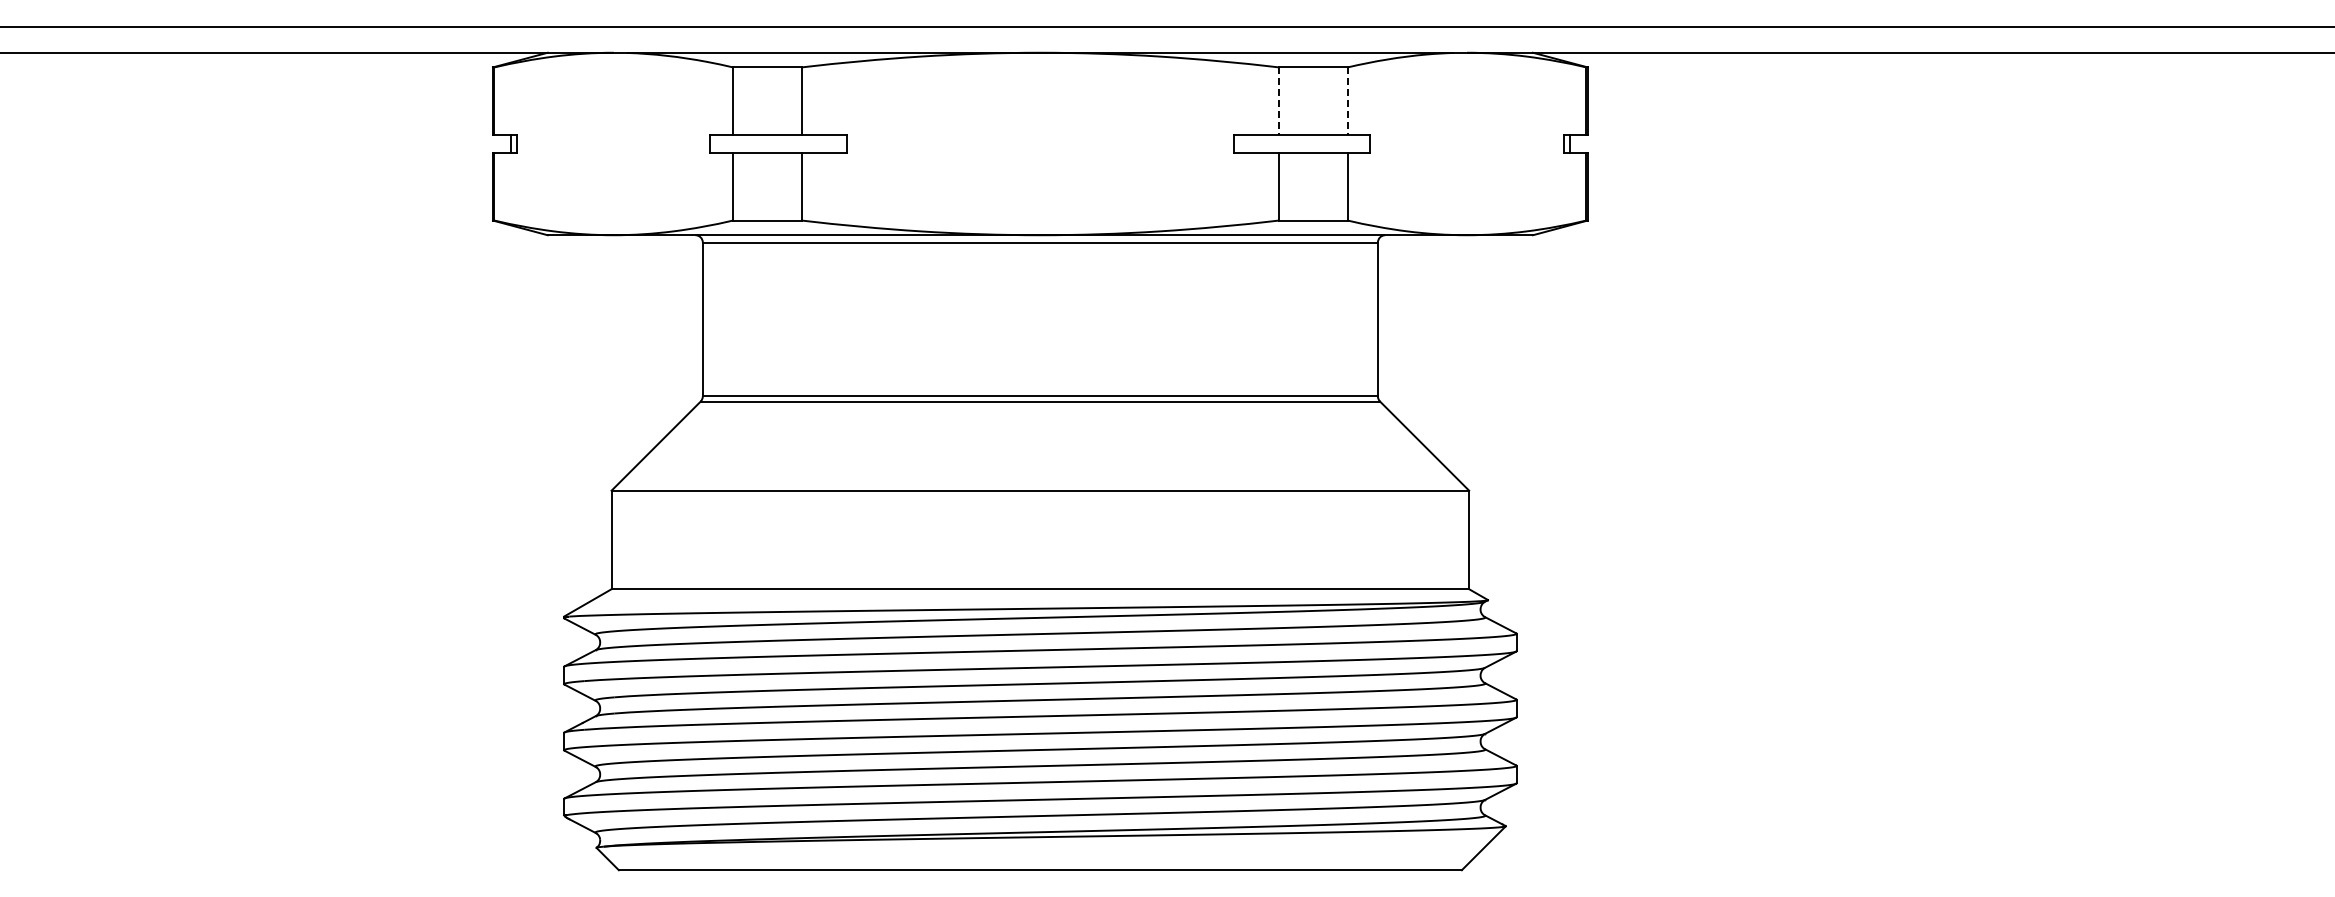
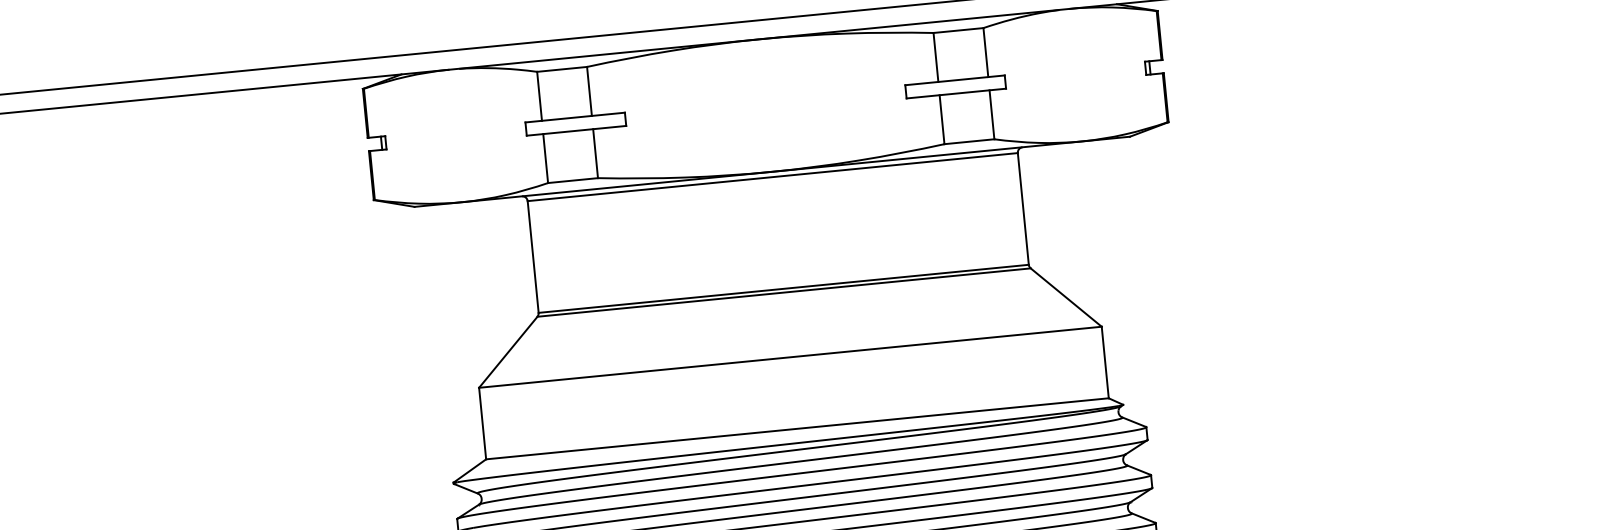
line: (1279, 101) -> (936, 57), dashed -> solid
line: (1347, 101) -> (985, 52), dashed -> solid

